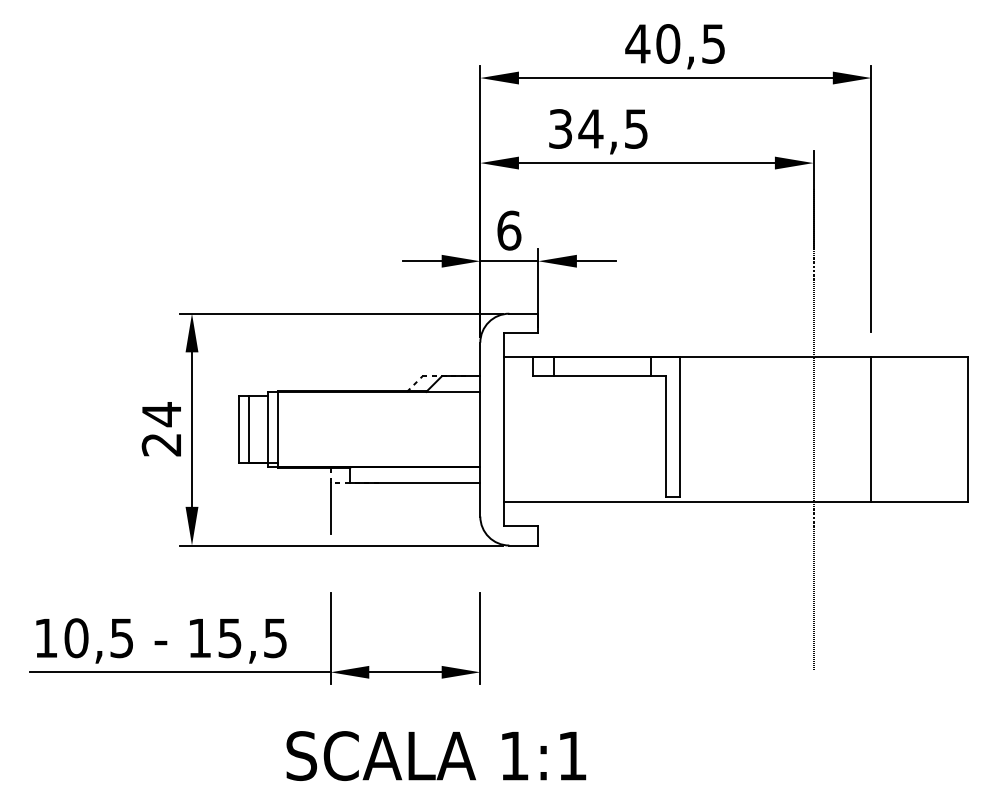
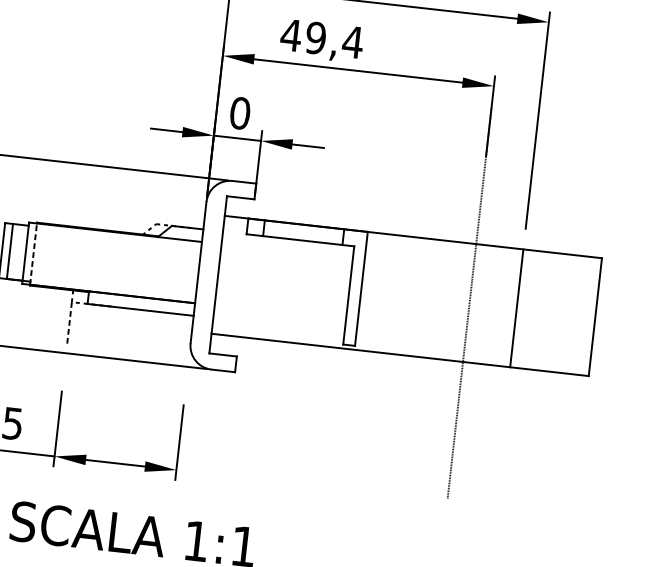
text: (598, 128) -> (322, 38), 34,5 -> 49,4
text: (509, 230) -> (240, 113), 6 -> 0
line: (277, 429) -> (33, 254), solid -> dashed
line: (330, 508) -> (69, 323), solid -> dashed

